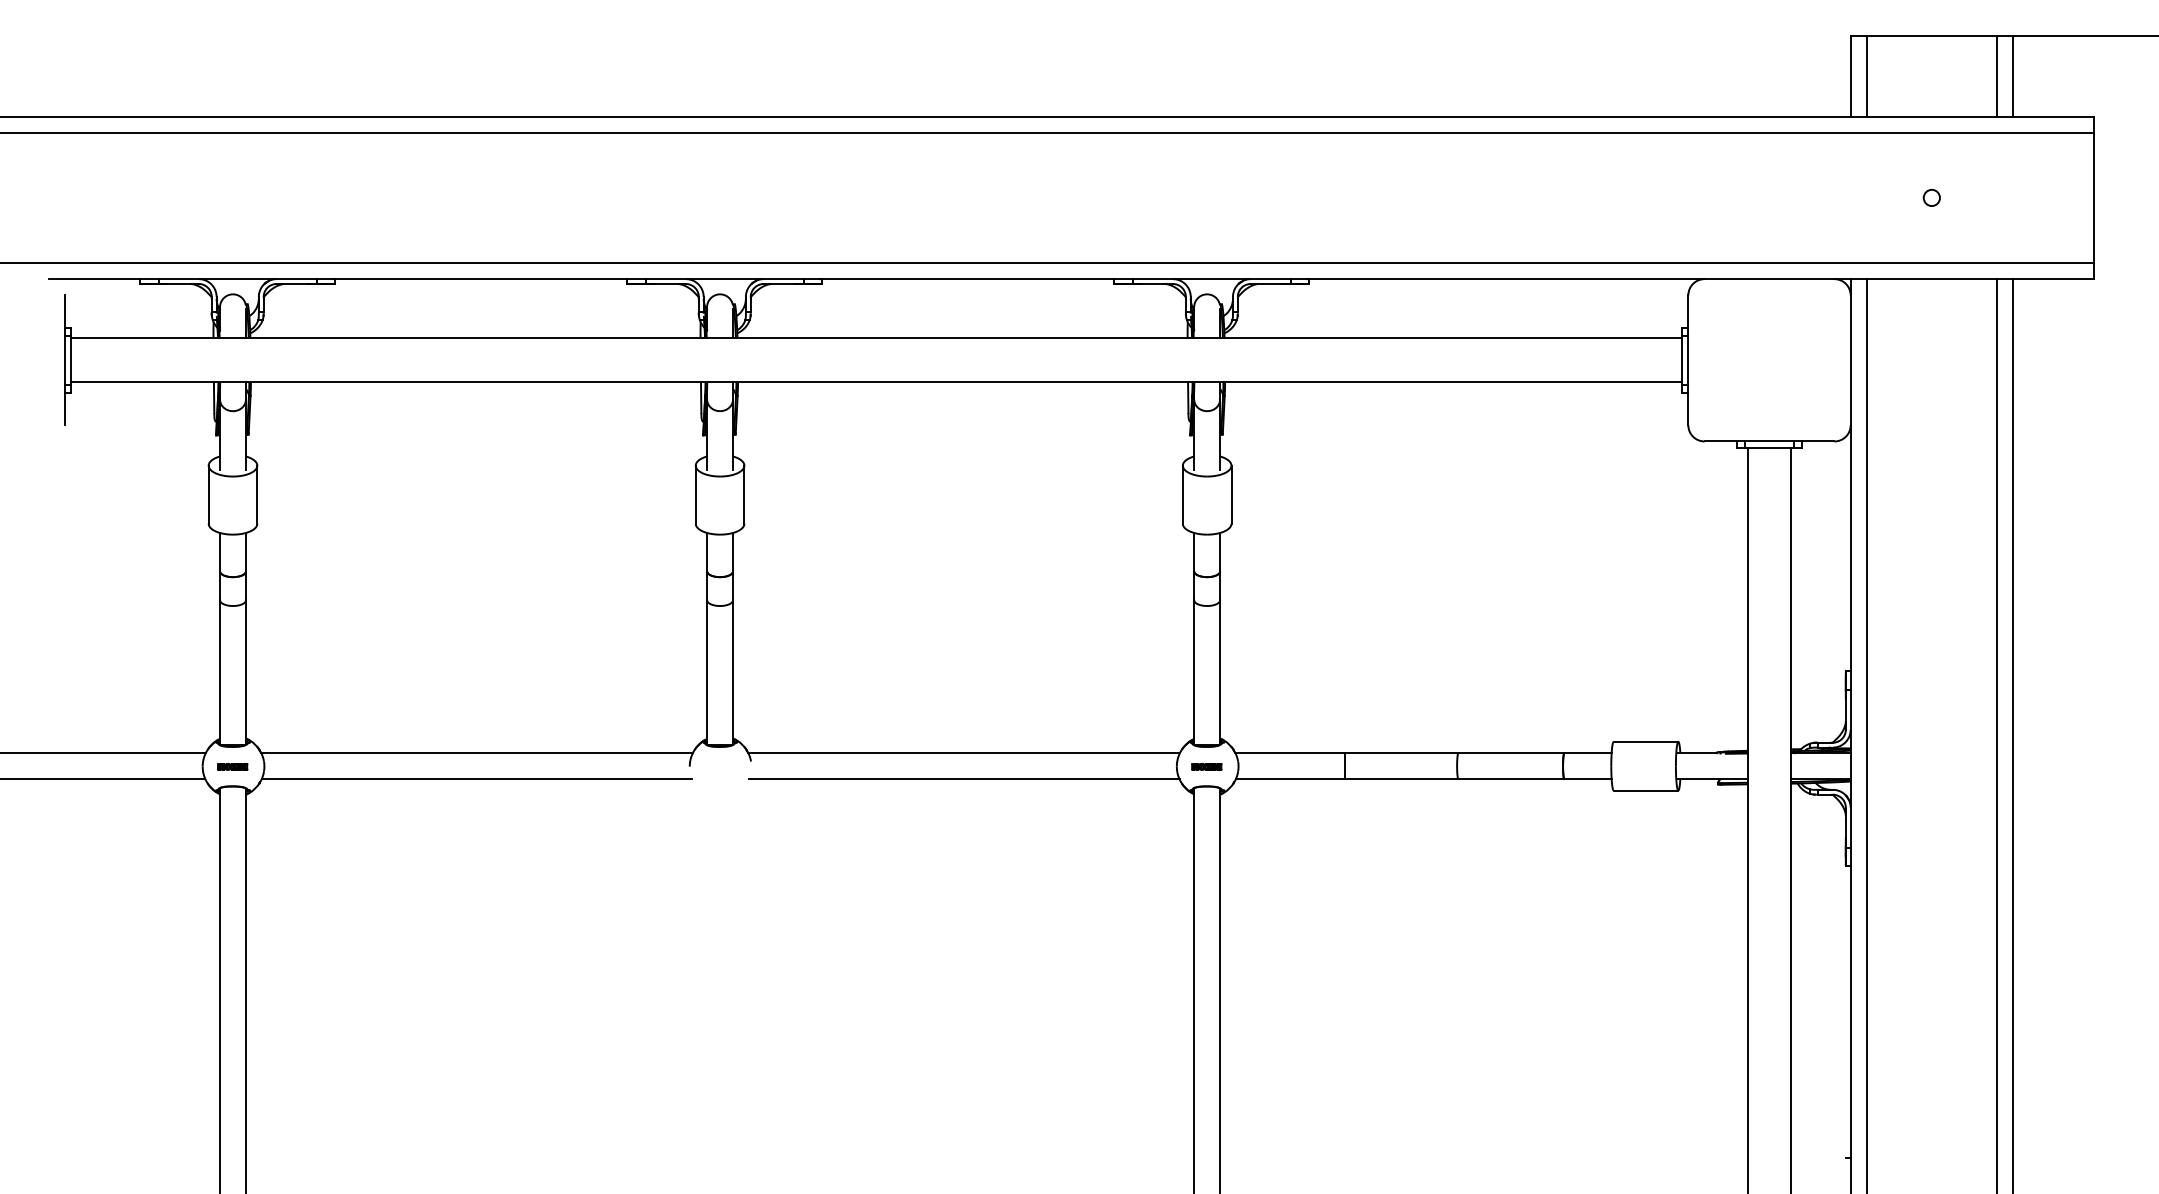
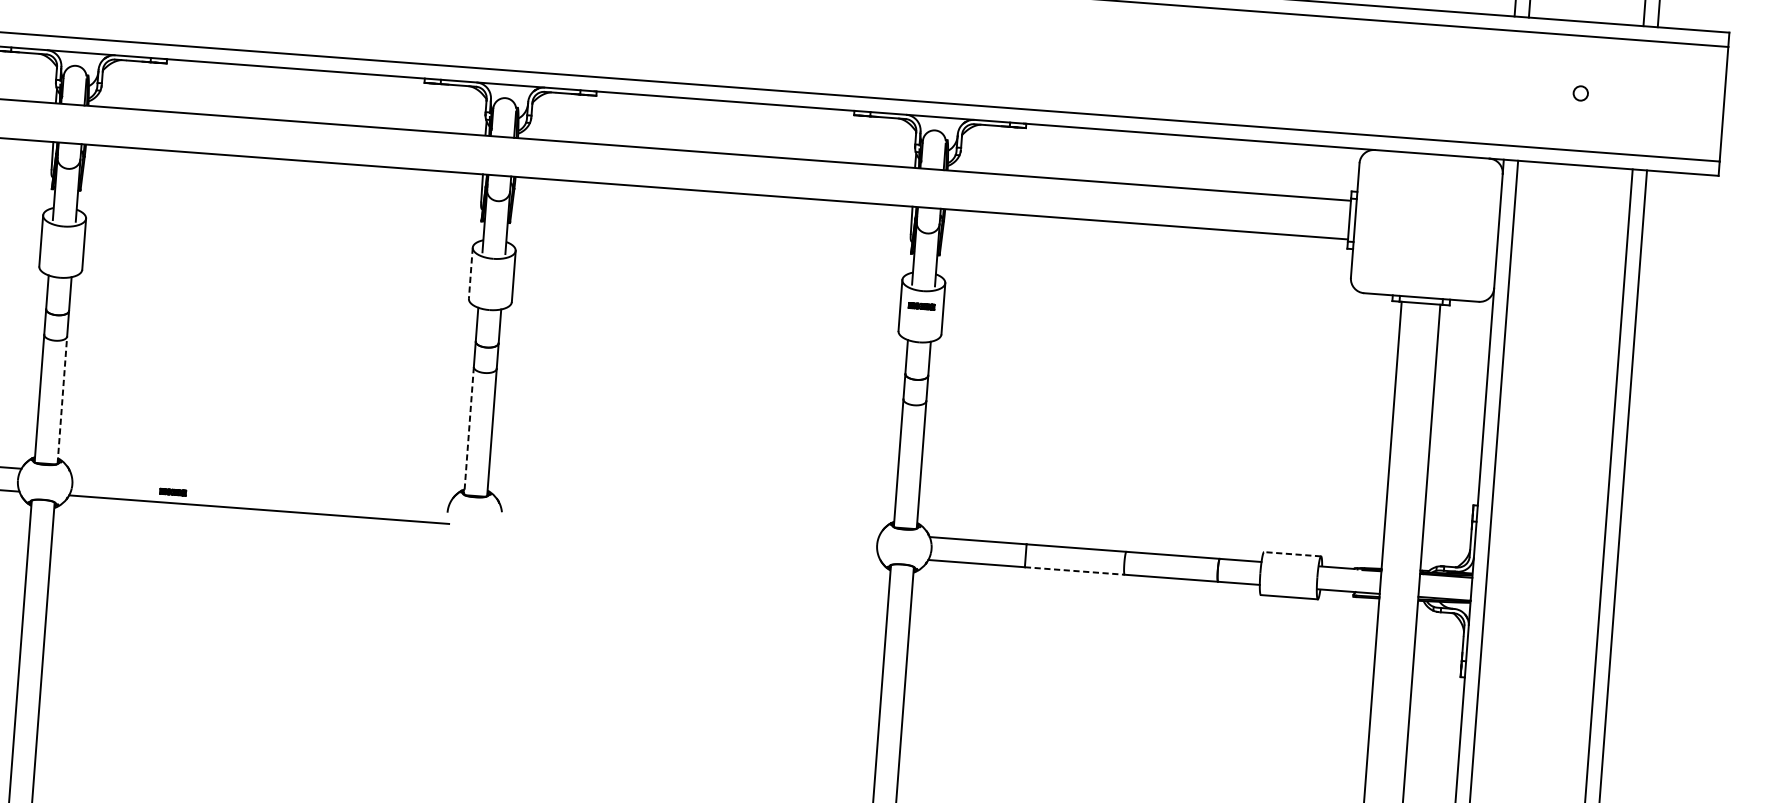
line: (695, 495) -> (470, 273), solid -> dashed
line: (246, 671) -> (62, 399), solid -> dashed
line: (707, 672) -> (469, 430), solid -> dashed
line: (1645, 741) -> (1292, 553), solid -> dashed
line: (476, 753) -> (260, 486), removed
line: (963, 753) -> (689, 519), removed
part: (232, 766) -> (173, 491), moved
part: (1206, 766) -> (921, 306), moved
line: (963, 779) -> (688, 542), removed
line: (1401, 779) -> (1074, 571), solid -> dashed

